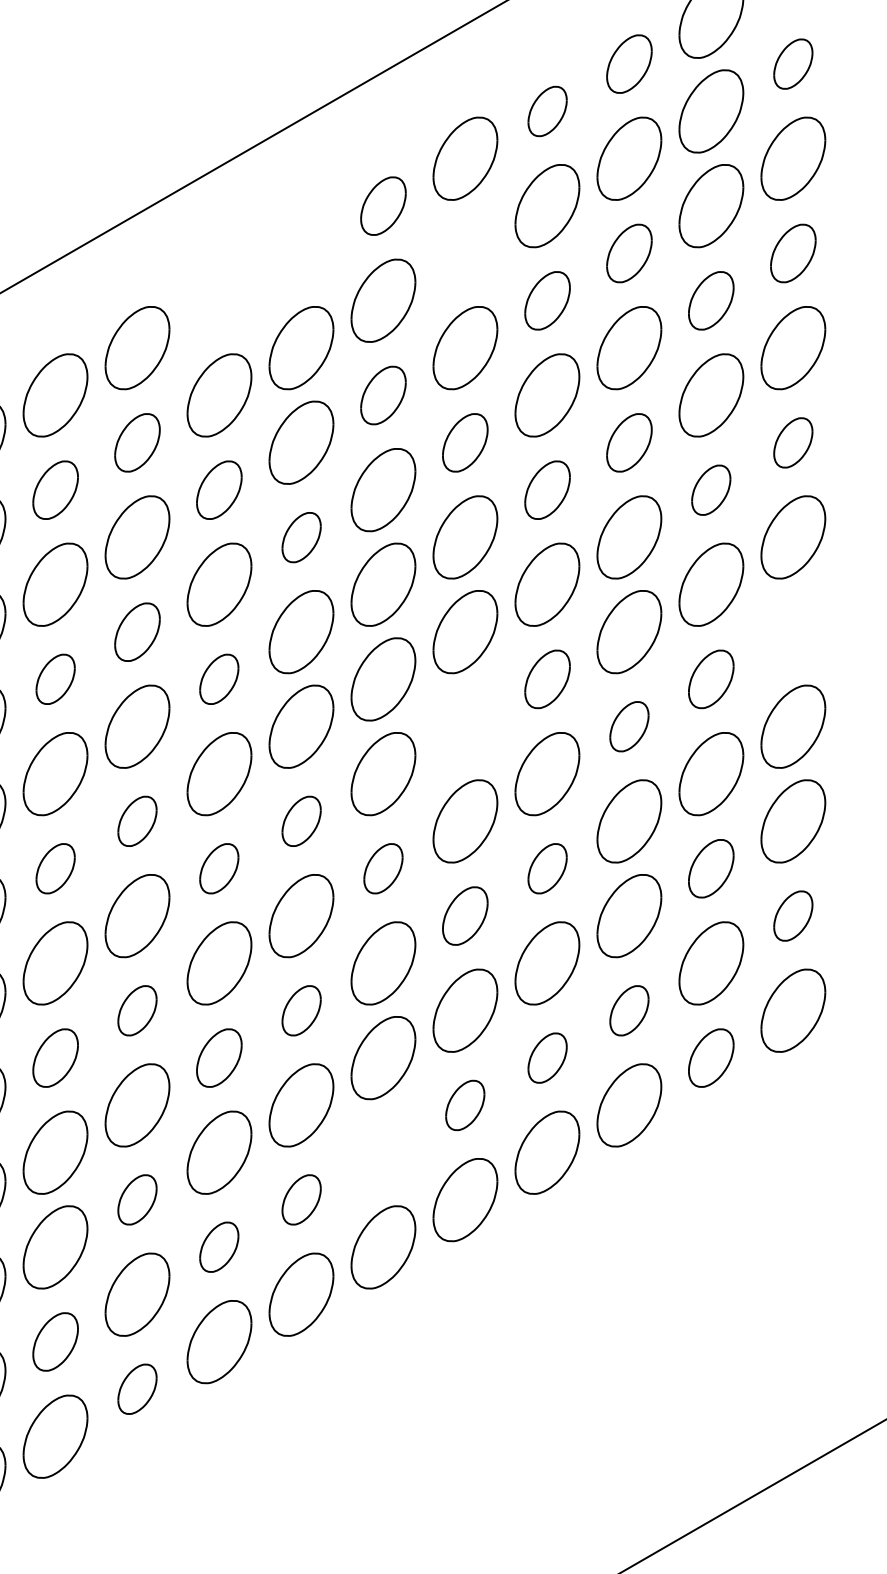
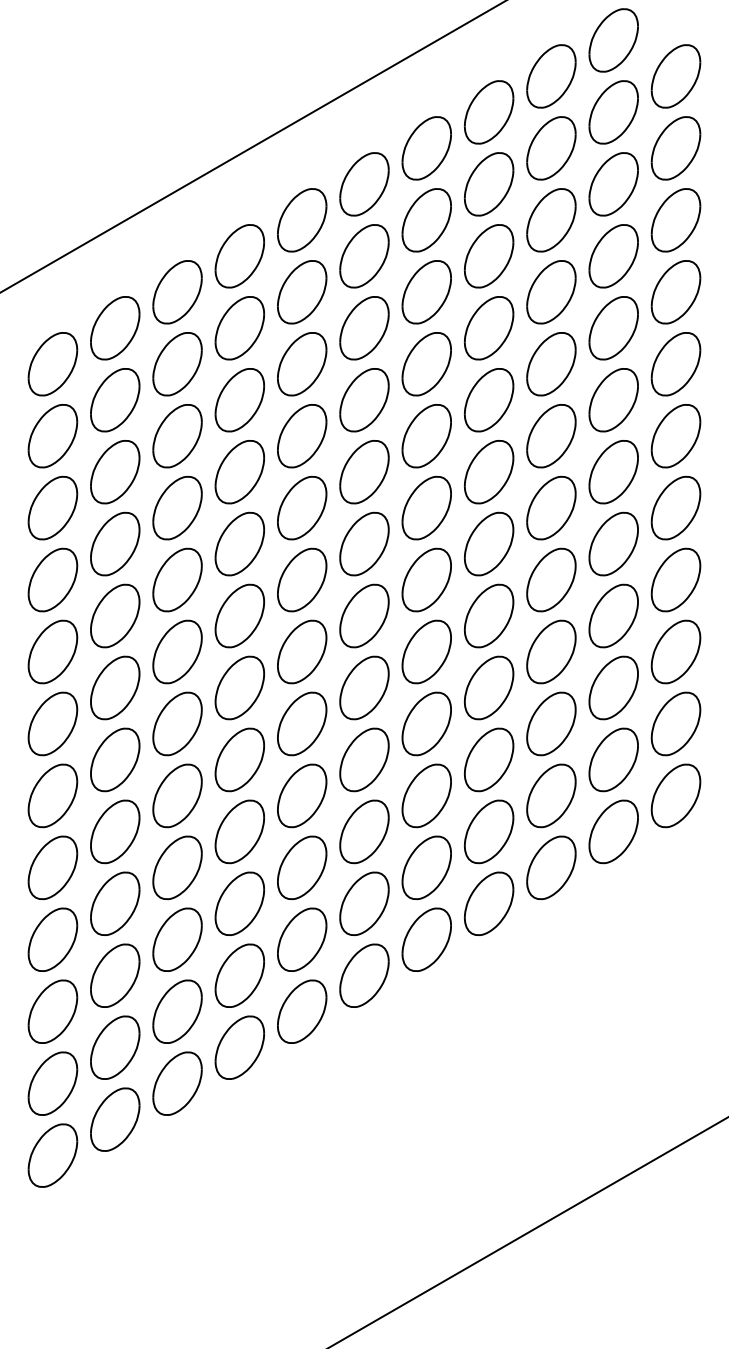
part: (629, 64) -> (551, 76), size x1.43
part: (792, 64) -> (675, 76), size x1.67
part: (547, 111) -> (489, 112), size x1.67
part: (383, 206) -> (364, 184), size x1.43
part: (301, 253) -> (302, 220), added
part: (465, 253) -> (426, 220), added
part: (629, 253) -> (551, 220), size x1.43
part: (792, 253) -> (675, 220), size x1.43
part: (219, 301) -> (239, 256), added
part: (547, 301) -> (489, 256), size x1.43
part: (711, 301) -> (613, 256), size x1.43
part: (383, 395) -> (364, 328), size x1.43
part: (137, 443) -> (177, 364), size x1.43
part: (465, 443) -> (426, 364), size x1.43
part: (629, 443) -> (551, 364), size x1.43
part: (792, 443) -> (675, 364), size x1.67
part: (55, 490) -> (115, 400), size x1.43
part: (219, 490) -> (239, 400), size x1.43
part: (547, 490) -> (489, 400), size x1.43
part: (711, 490) -> (613, 400), size x1.67
part: (301, 537) -> (302, 436), size x1.67
part: (792, 631) -> (675, 507), added
part: (137, 632) -> (177, 508), size x1.43
part: (55, 678) -> (115, 543), size x1.67
part: (219, 678) -> (239, 543), size x1.67
part: (547, 678) -> (489, 543), size x1.43
part: (711, 678) -> (613, 543), size x1.43
part: (465, 726) -> (426, 579), added
part: (629, 726) -> (551, 579), size x1.67
part: (137, 820) -> (177, 651), size x1.67
part: (301, 820) -> (302, 651), size x1.67
part: (55, 868) -> (115, 687), size x1.67
part: (219, 868) -> (239, 687), size x1.67
part: (383, 868) -> (364, 687), size x1.67
part: (547, 868) -> (489, 687), size x1.67
part: (711, 868) -> (613, 687), size x1.43
part: (465, 915) -> (426, 723), size x1.43
part: (792, 915) -> (675, 723), size x1.67
part: (137, 1010) -> (177, 795), size x1.67
part: (301, 1010) -> (302, 795), size x1.67
part: (629, 1010) -> (551, 795), size x1.67
part: (55, 1057) -> (115, 831), size x1.43
part: (219, 1057) -> (239, 831), size x1.43
part: (547, 1057) -> (489, 831), size x1.67
part: (711, 1057) -> (613, 831), size x1.43
part: (465, 1104) -> (426, 867), size x1.67
part: (383, 1152) -> (364, 903), added
part: (137, 1199) -> (177, 939), size x1.67
part: (301, 1199) -> (302, 939), size x1.67
part: (219, 1247) -> (239, 975), size x1.67
part: (55, 1341) -> (115, 1047), size x1.43
part: (137, 1389) -> (177, 1083), size x1.67

